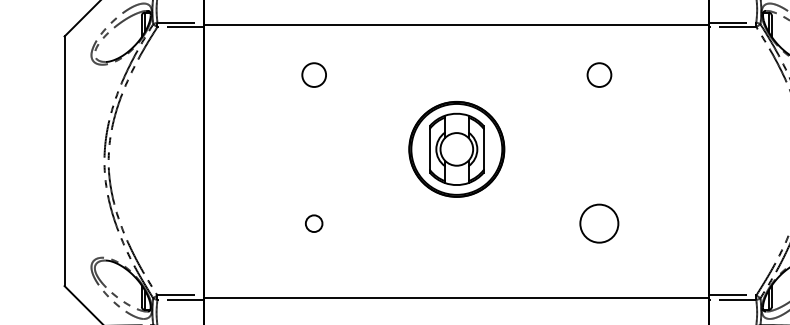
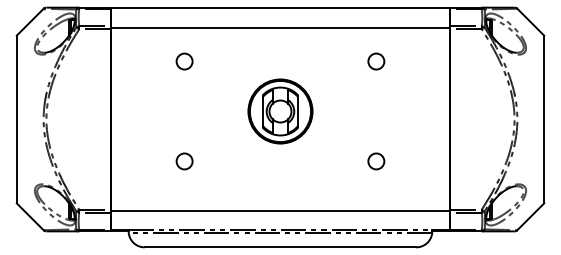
circle: (314, 223) -> (184, 161), size x1.43
circle: (599, 223) -> (376, 161), size x0.62

